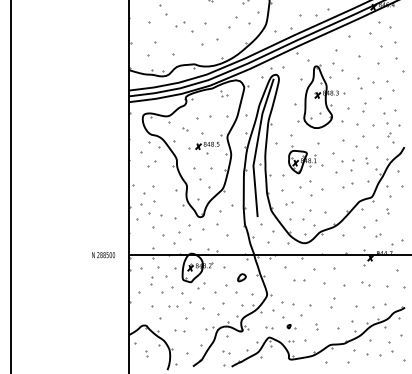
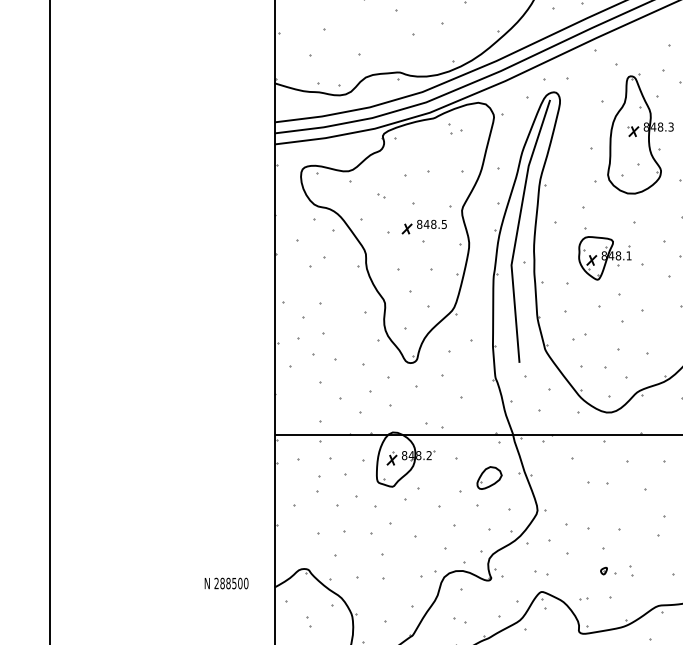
text: (103, 255) -> (226, 584), moved
part: (241, 277) -> (488, 477), size x1.6
part: (173, 306) -> (359, 532), size x1.6
part: (291, 326) -> (608, 570), moved
part: (179, 330) -> (370, 578), size x1.6

